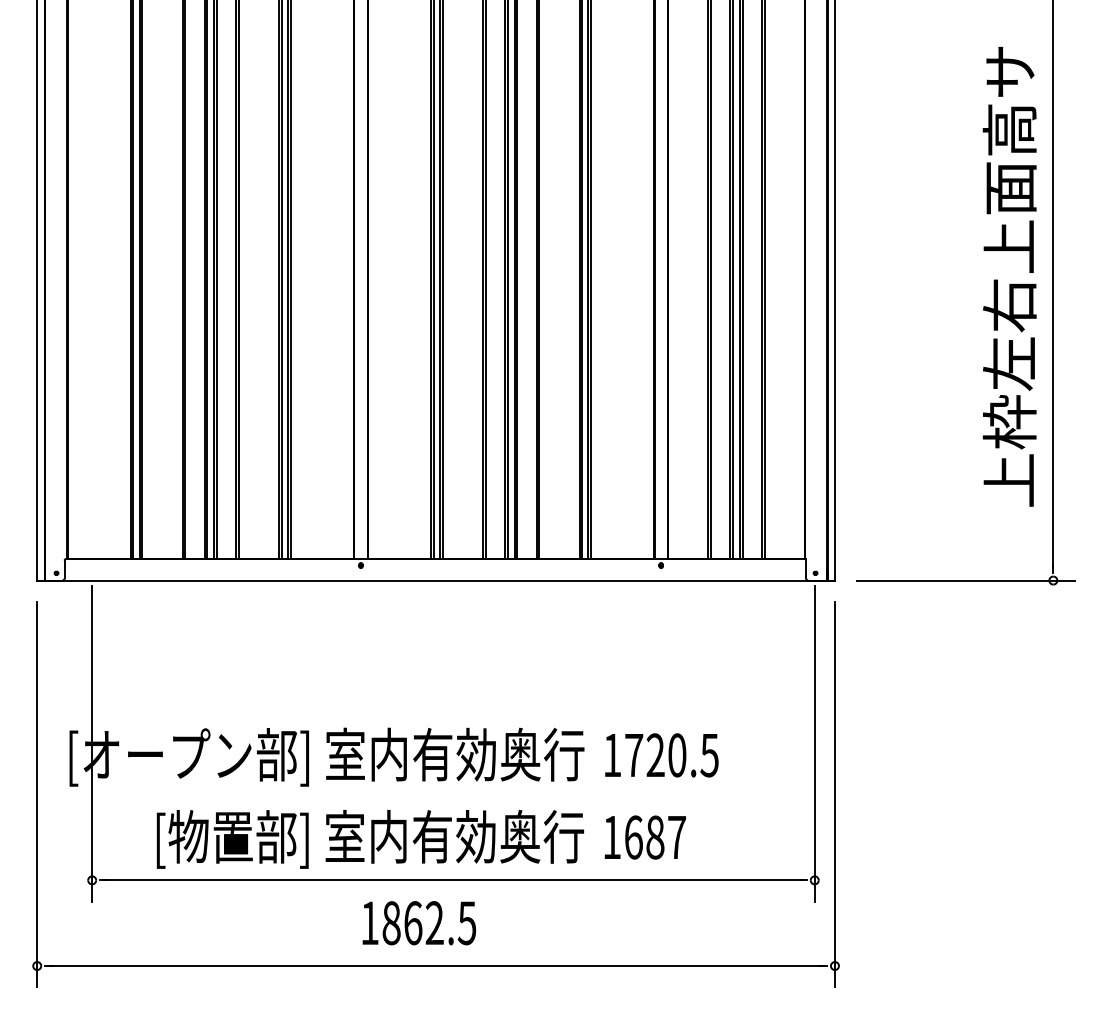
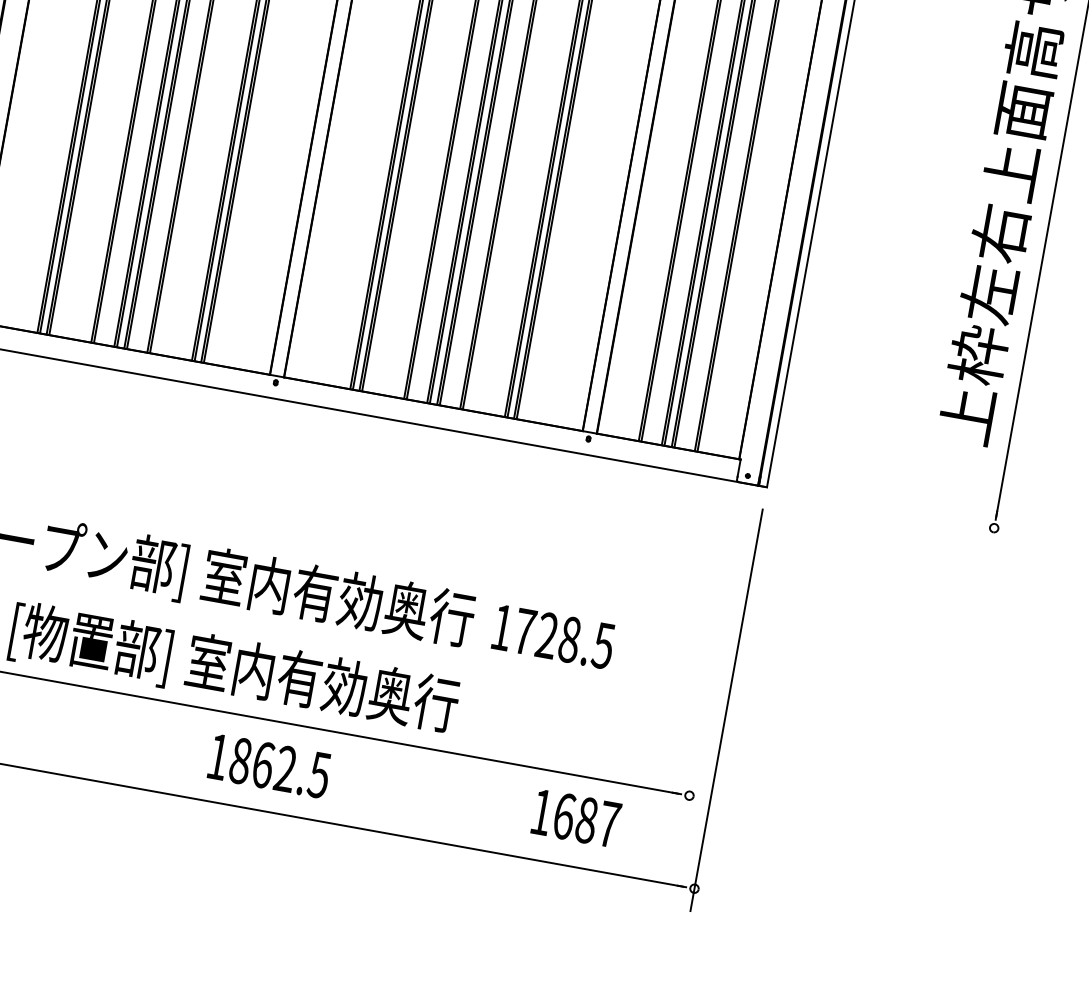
line: (965, 580) -> (902, 511), removed
line: (814, 743) -> (714, 653), removed
text: (677, 755) -> (569, 639), 1720.5 -> 1728.5
text: (645, 837) -> (576, 818), moved

